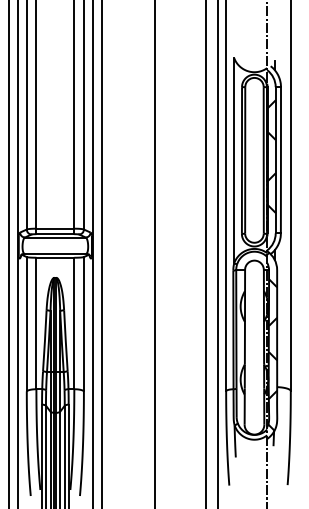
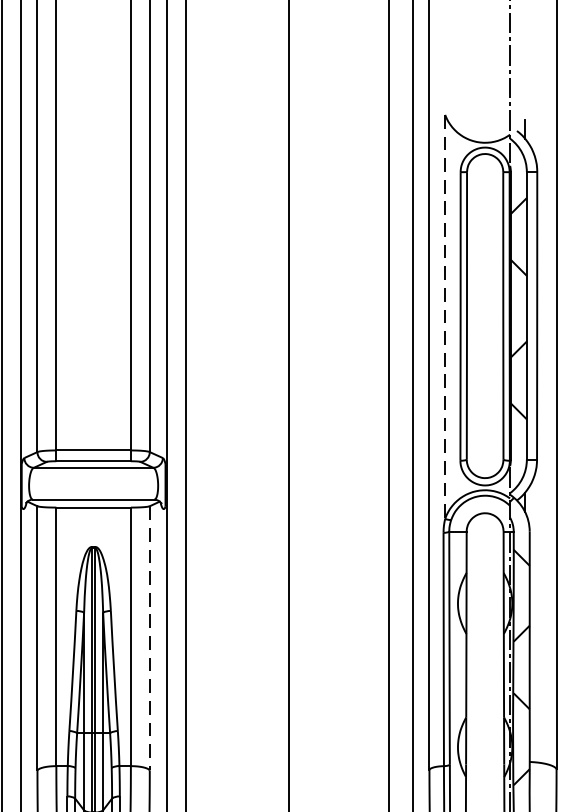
line: (234, 160) -> (445, 316), solid -> dashed
line: (83, 324) -> (148, 638), solid -> dashed

